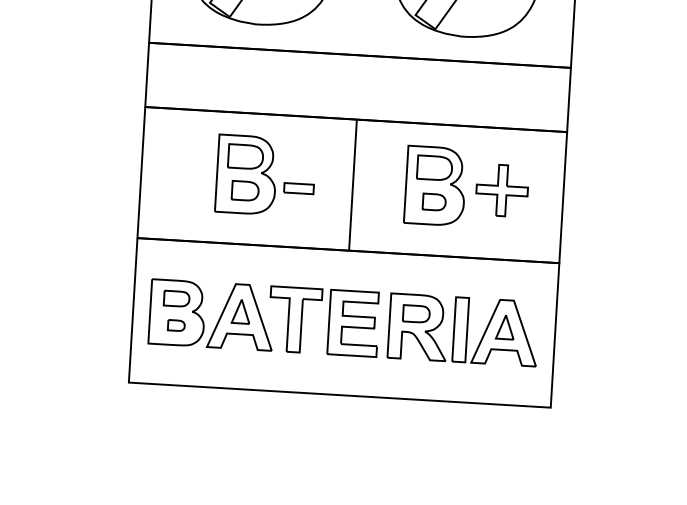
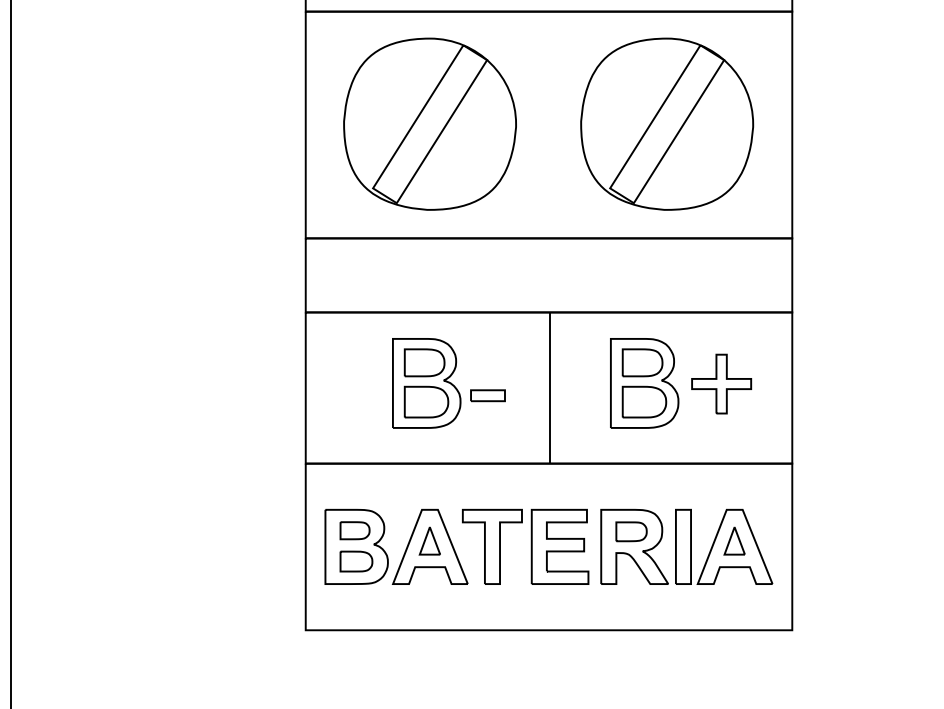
part: (245, 190) -> (426, 401), size x1.43
part: (434, 201) -> (644, 401), size x1.67
part: (176, 325) -> (356, 561), size x1.67

